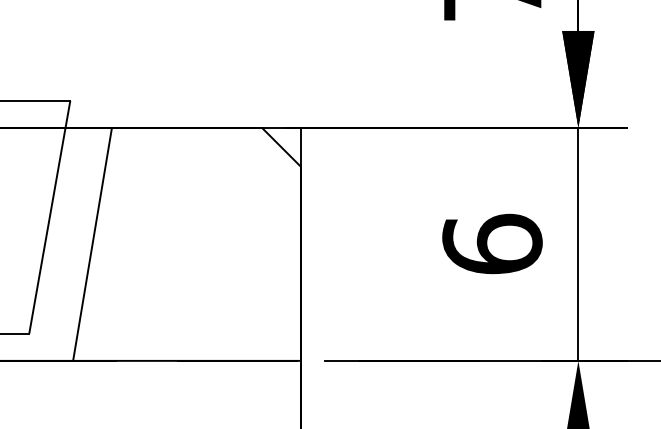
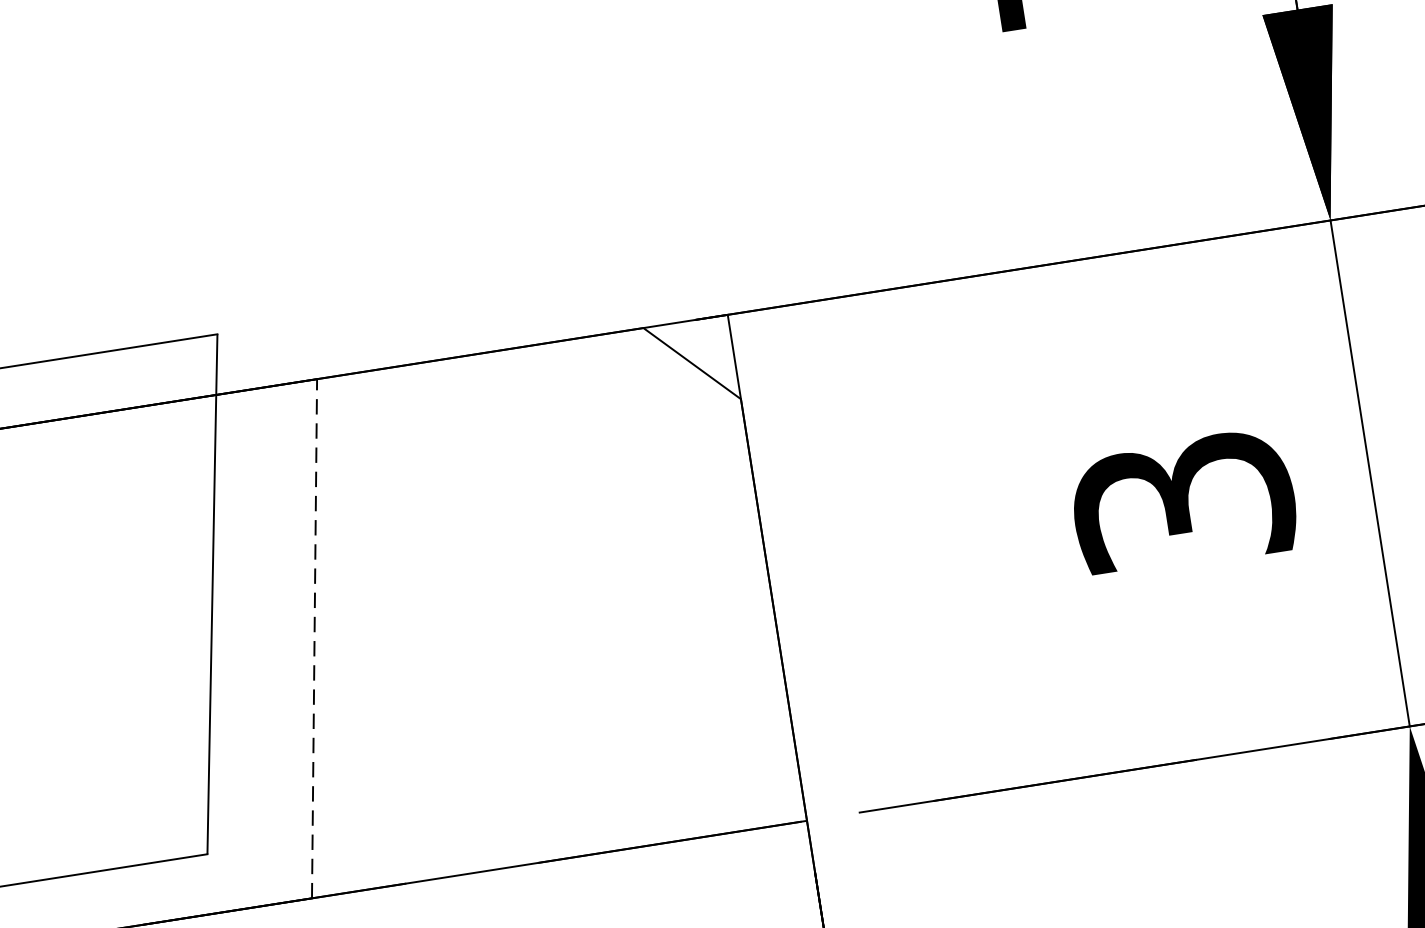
line: (92, 243) -> (314, 636), solid -> dashed
text: (492, 243) -> (1183, 500), 6 -> 3

